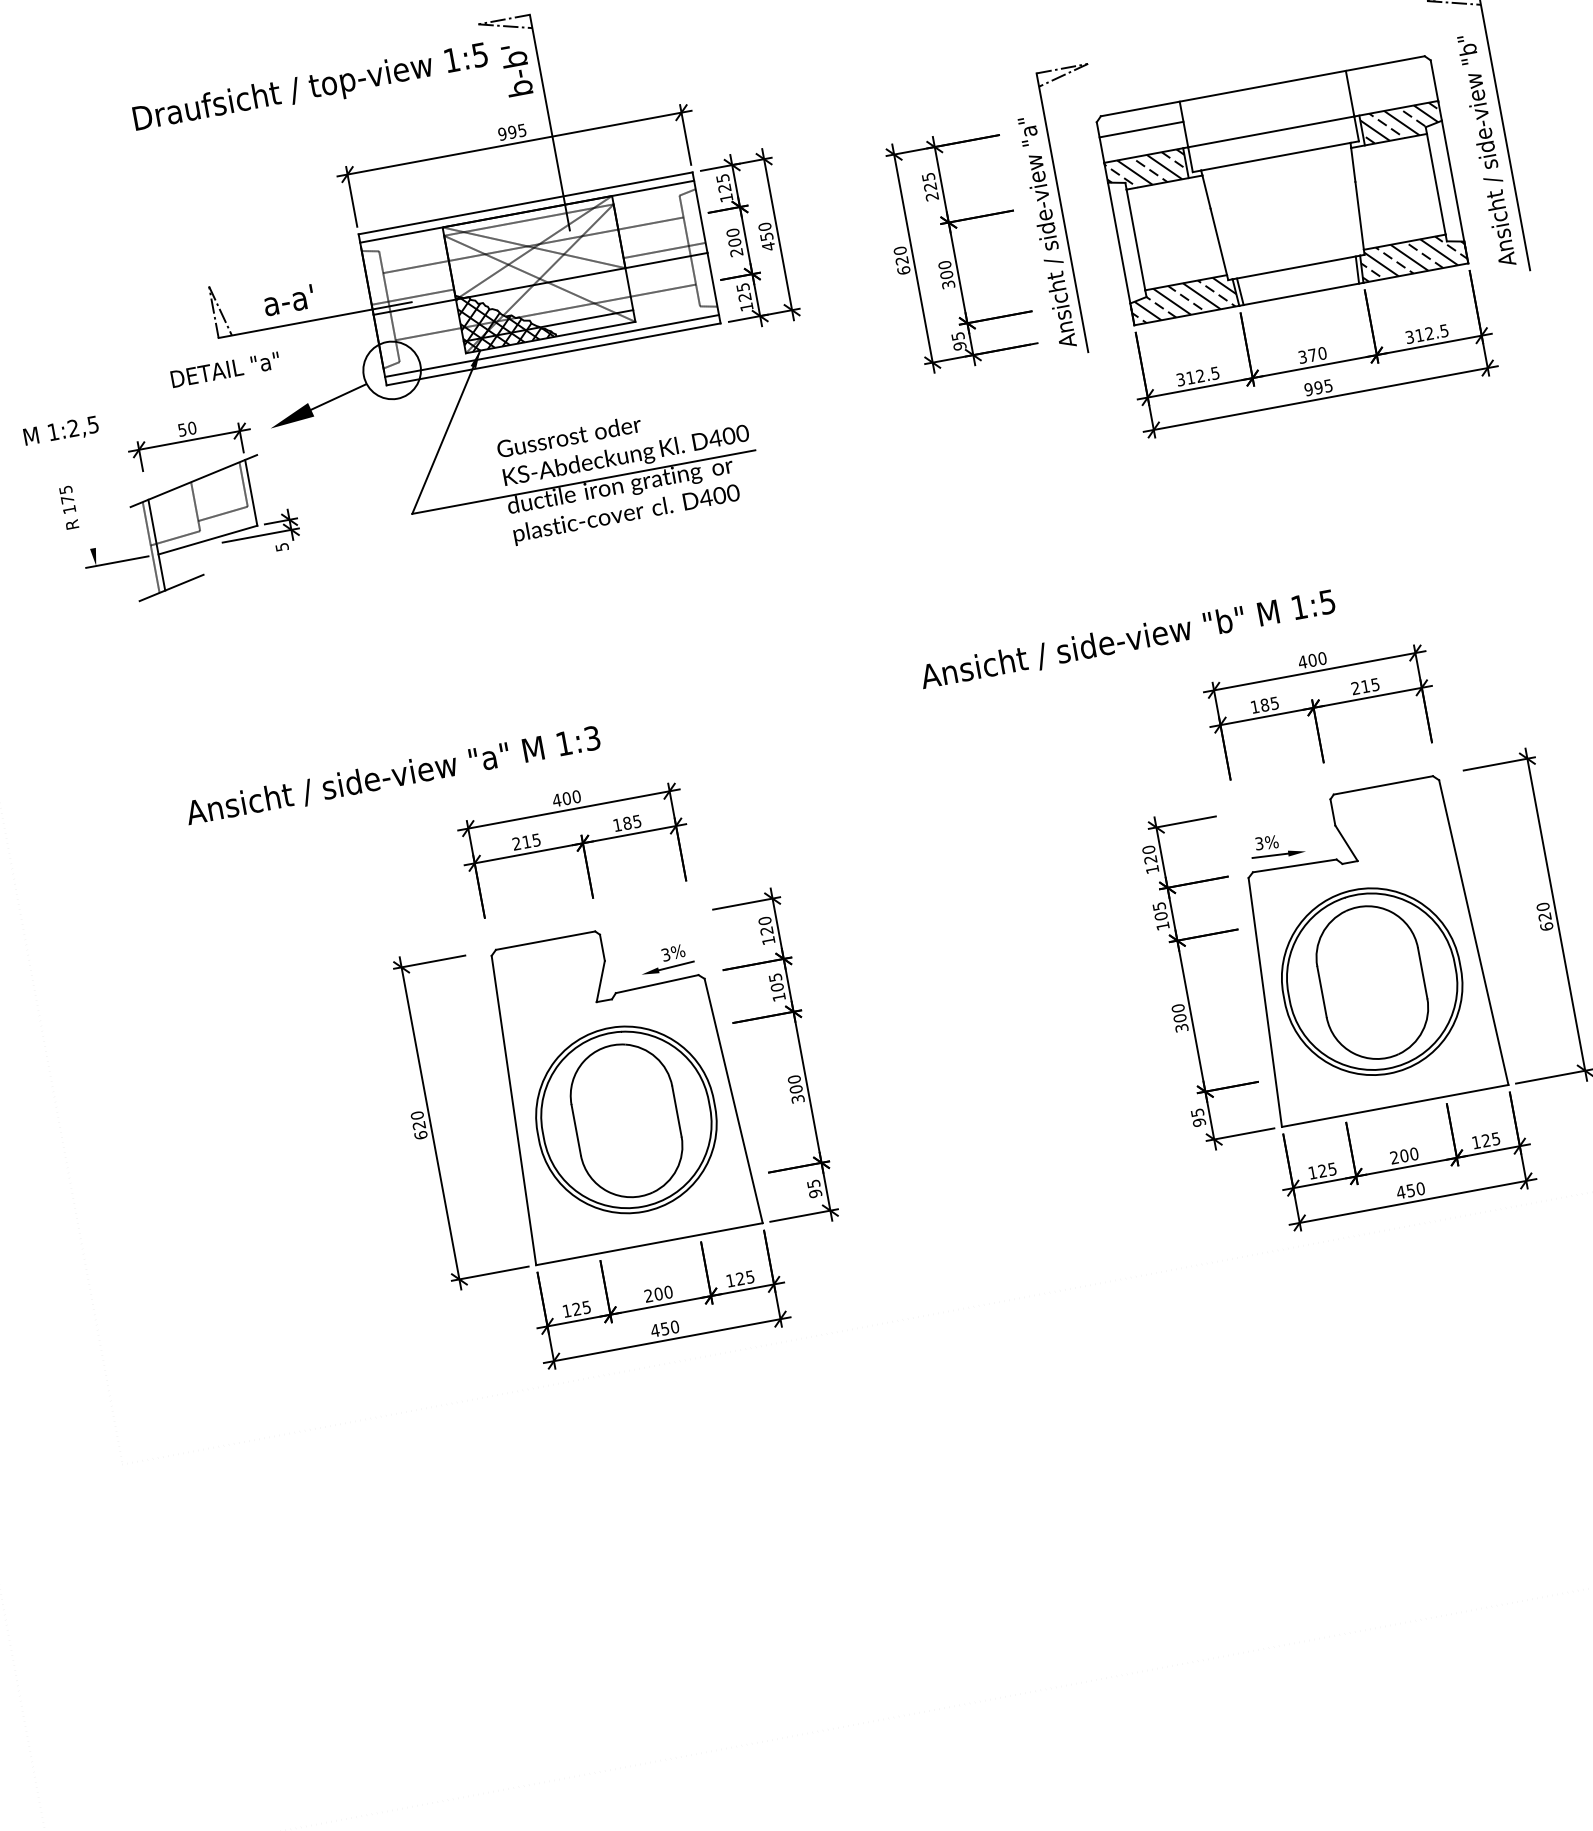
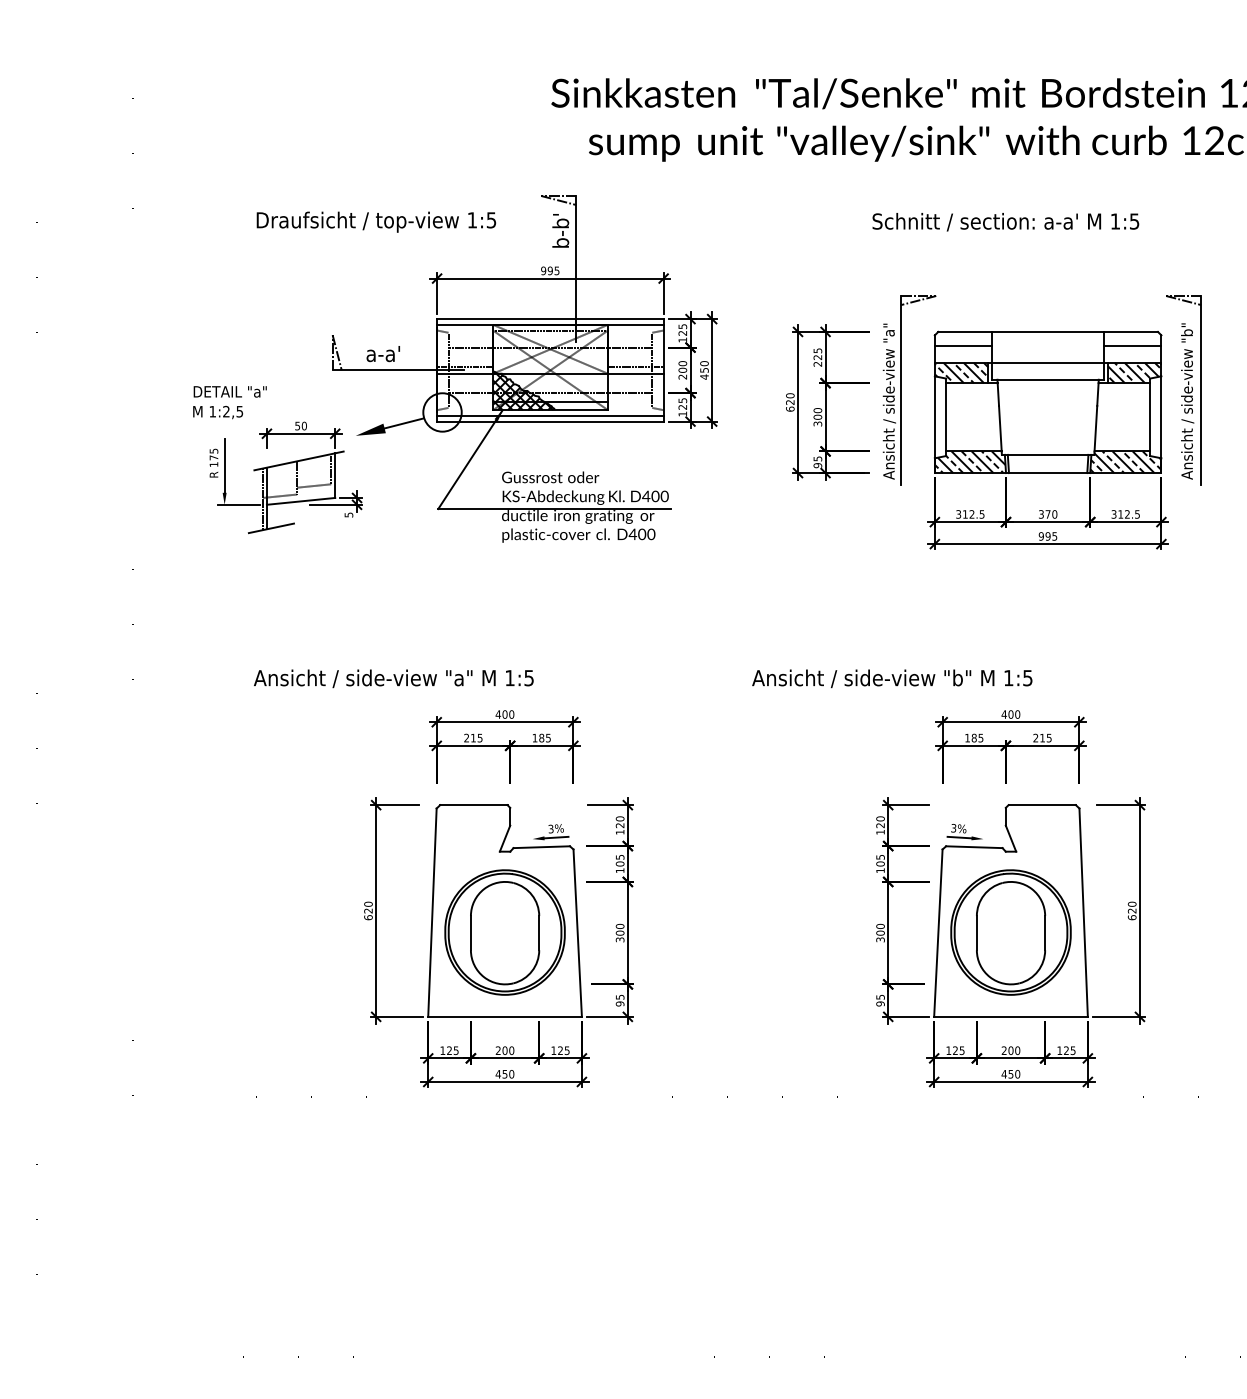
line: (1390, 83) -> (1132, 345), added
text: (310, 88) -> (376, 221), moved
text: (224, 369) -> (229, 391), moved
line: (85, 508) -> (224, 465), added
text: (592, 737) -> (529, 677), 1:3 -> 1:5

